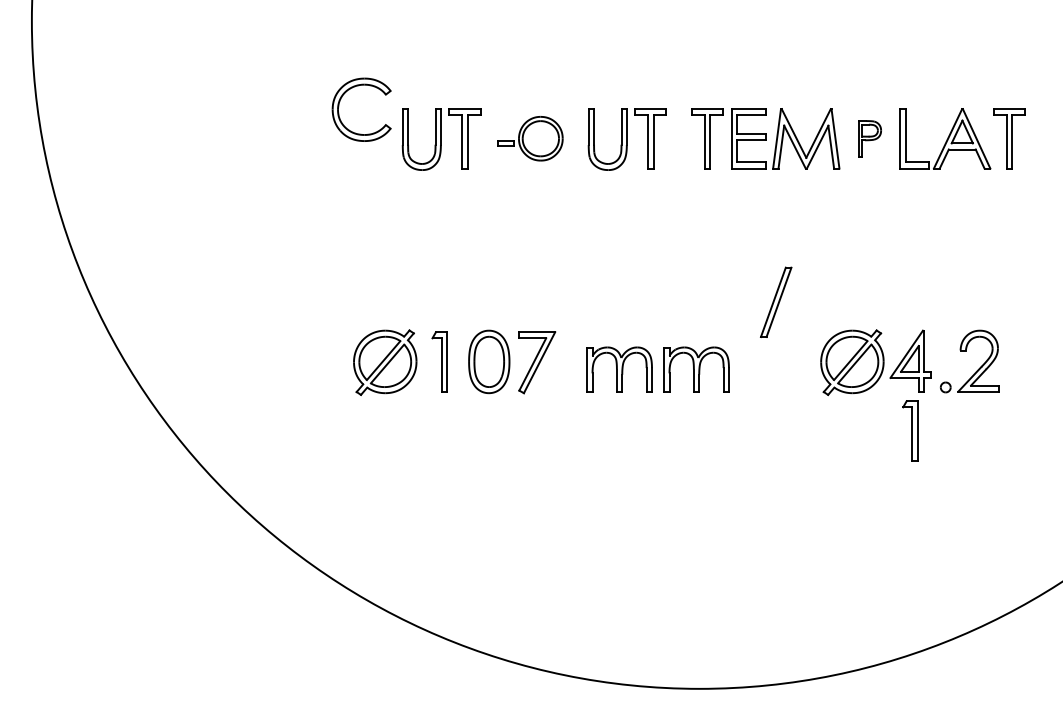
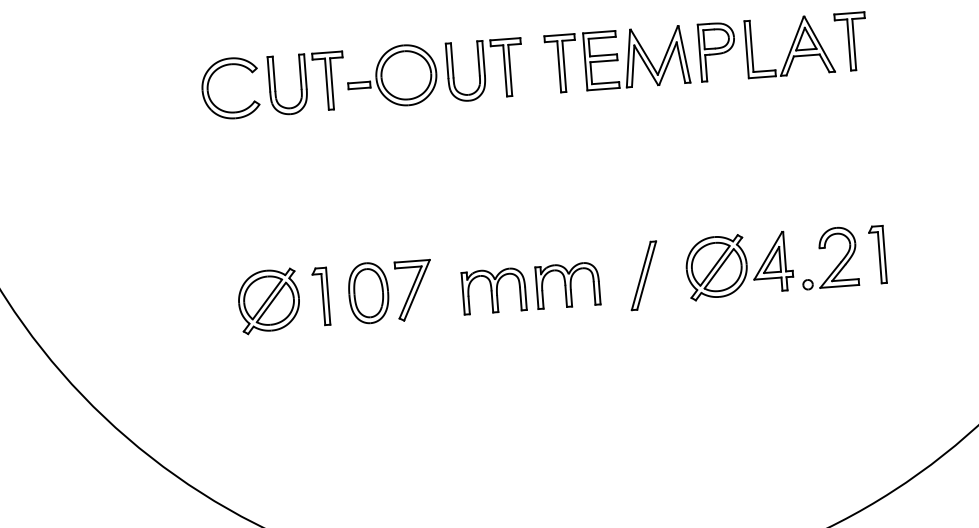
part: (339, 106) -> (208, 86), moved
part: (530, 138) -> (392, 76), size x1.43
part: (870, 138) -> (717, 51), size x1.67
part: (776, 301) -> (644, 274), moved
part: (910, 430) -> (877, 254), moved

